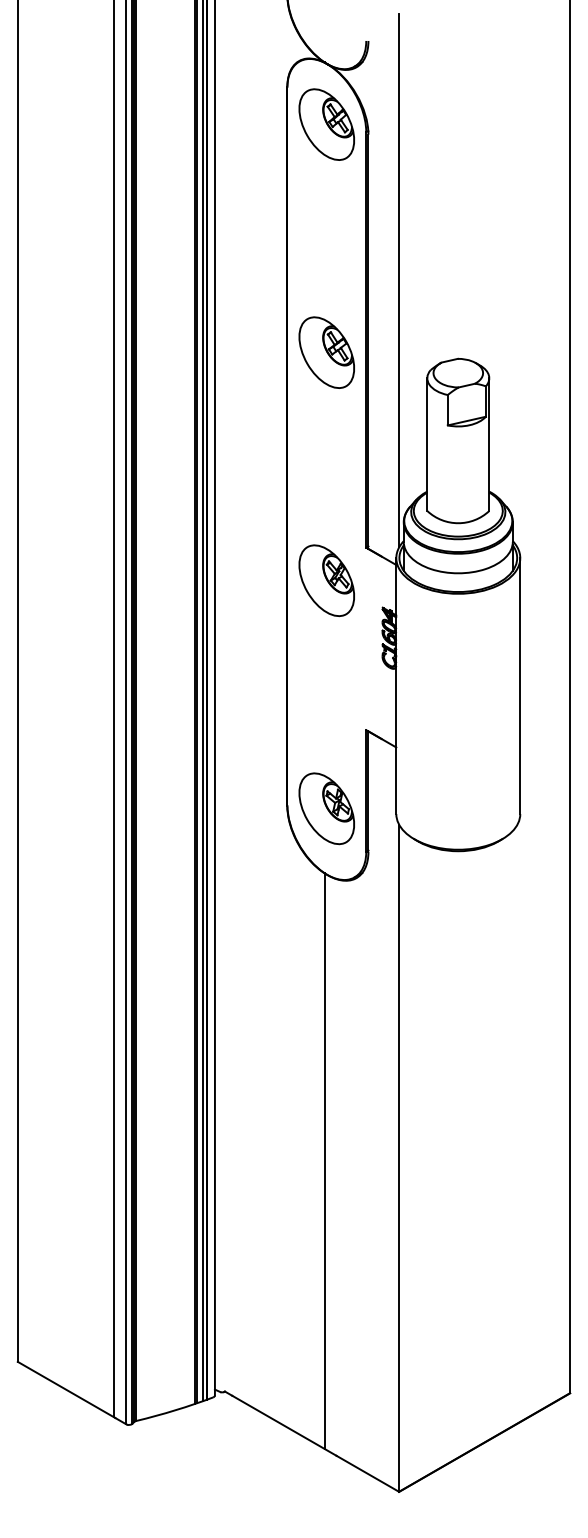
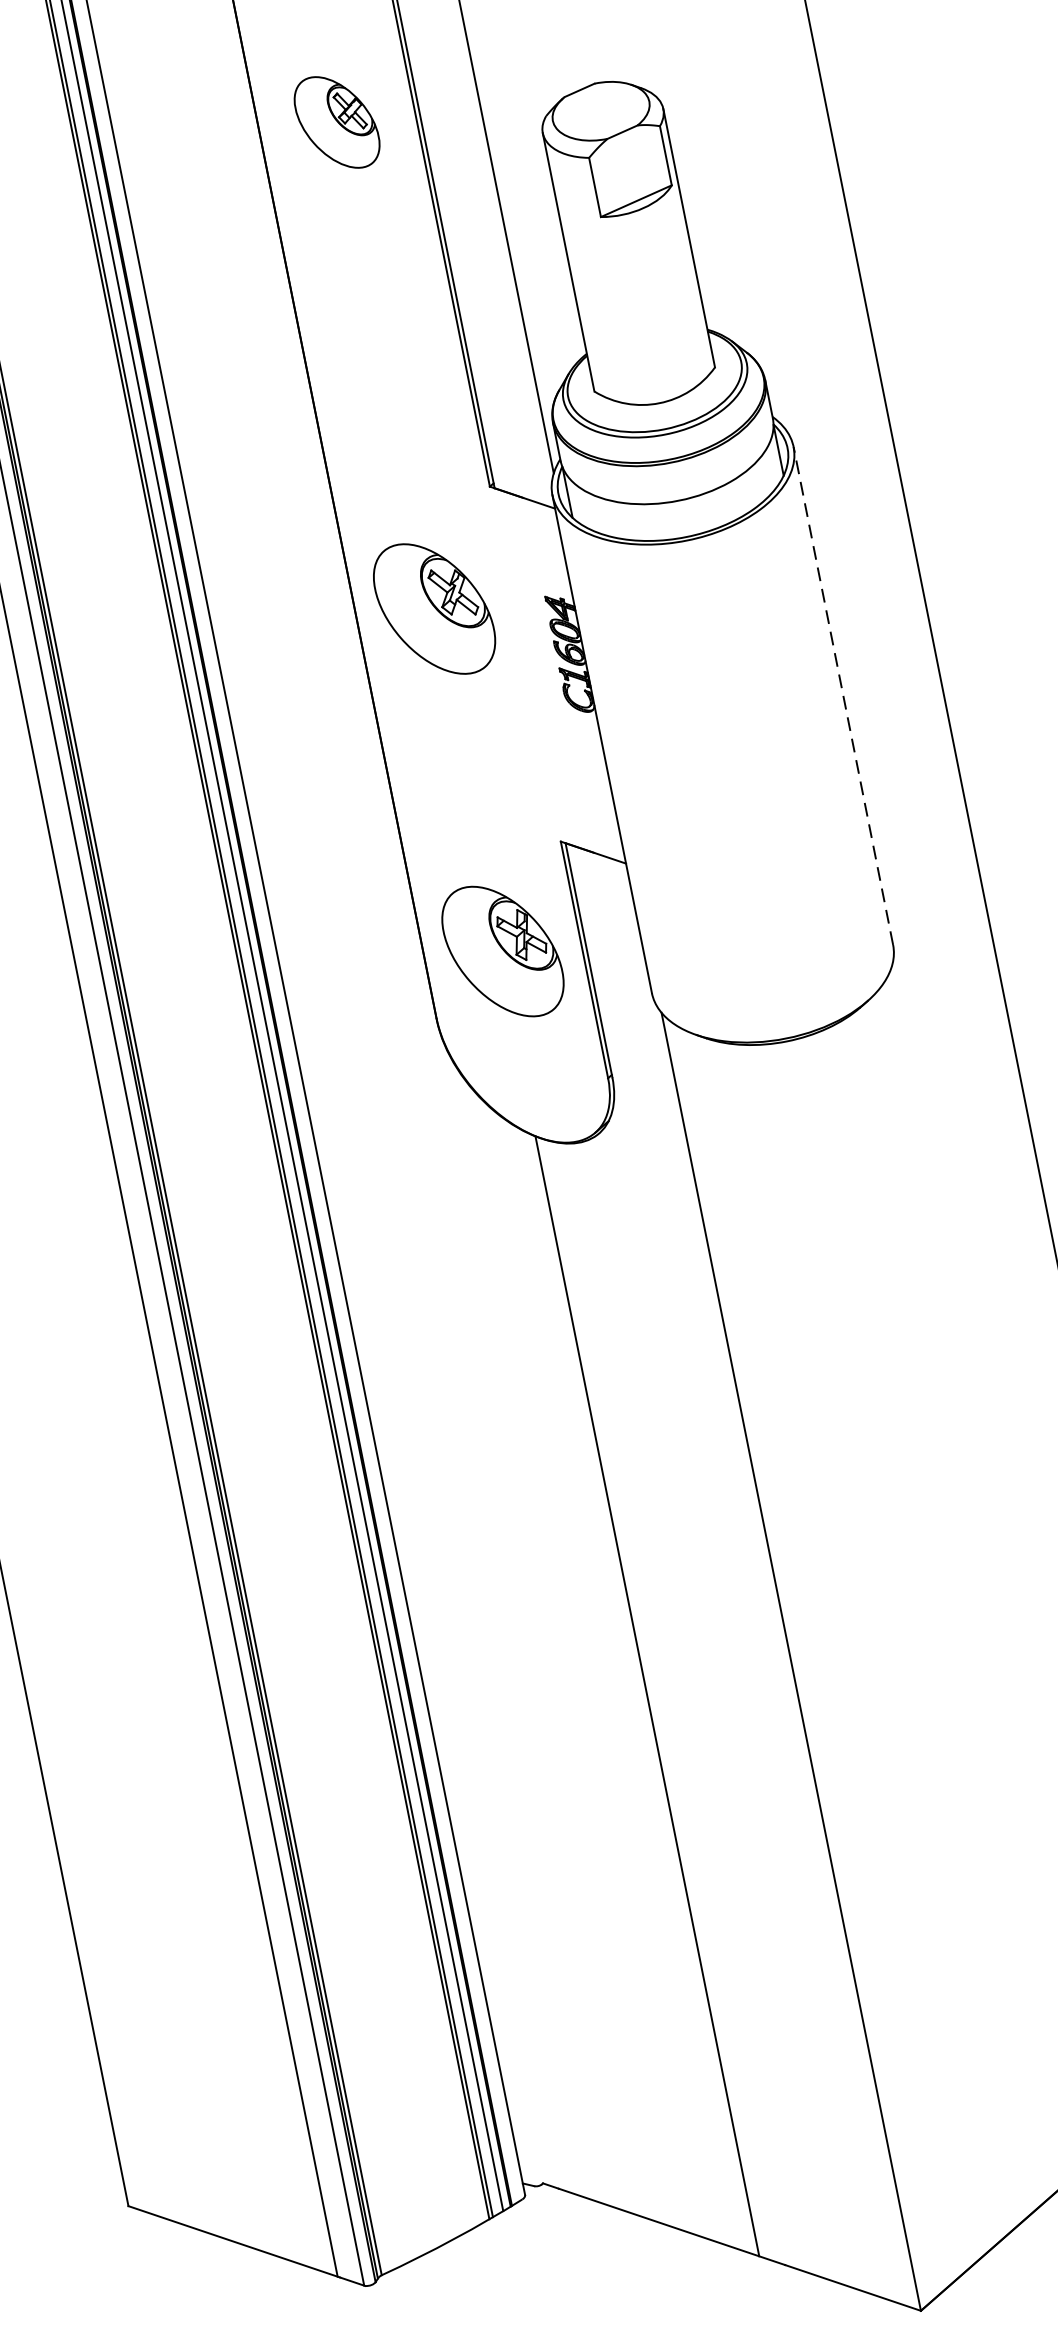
part: (326, 352) -> (336, 122), size x0.7
part: (326, 580) -> (433, 608), moved
line: (520, 686) -> (843, 696), solid -> dashed
part: (326, 808) -> (502, 951), moved

